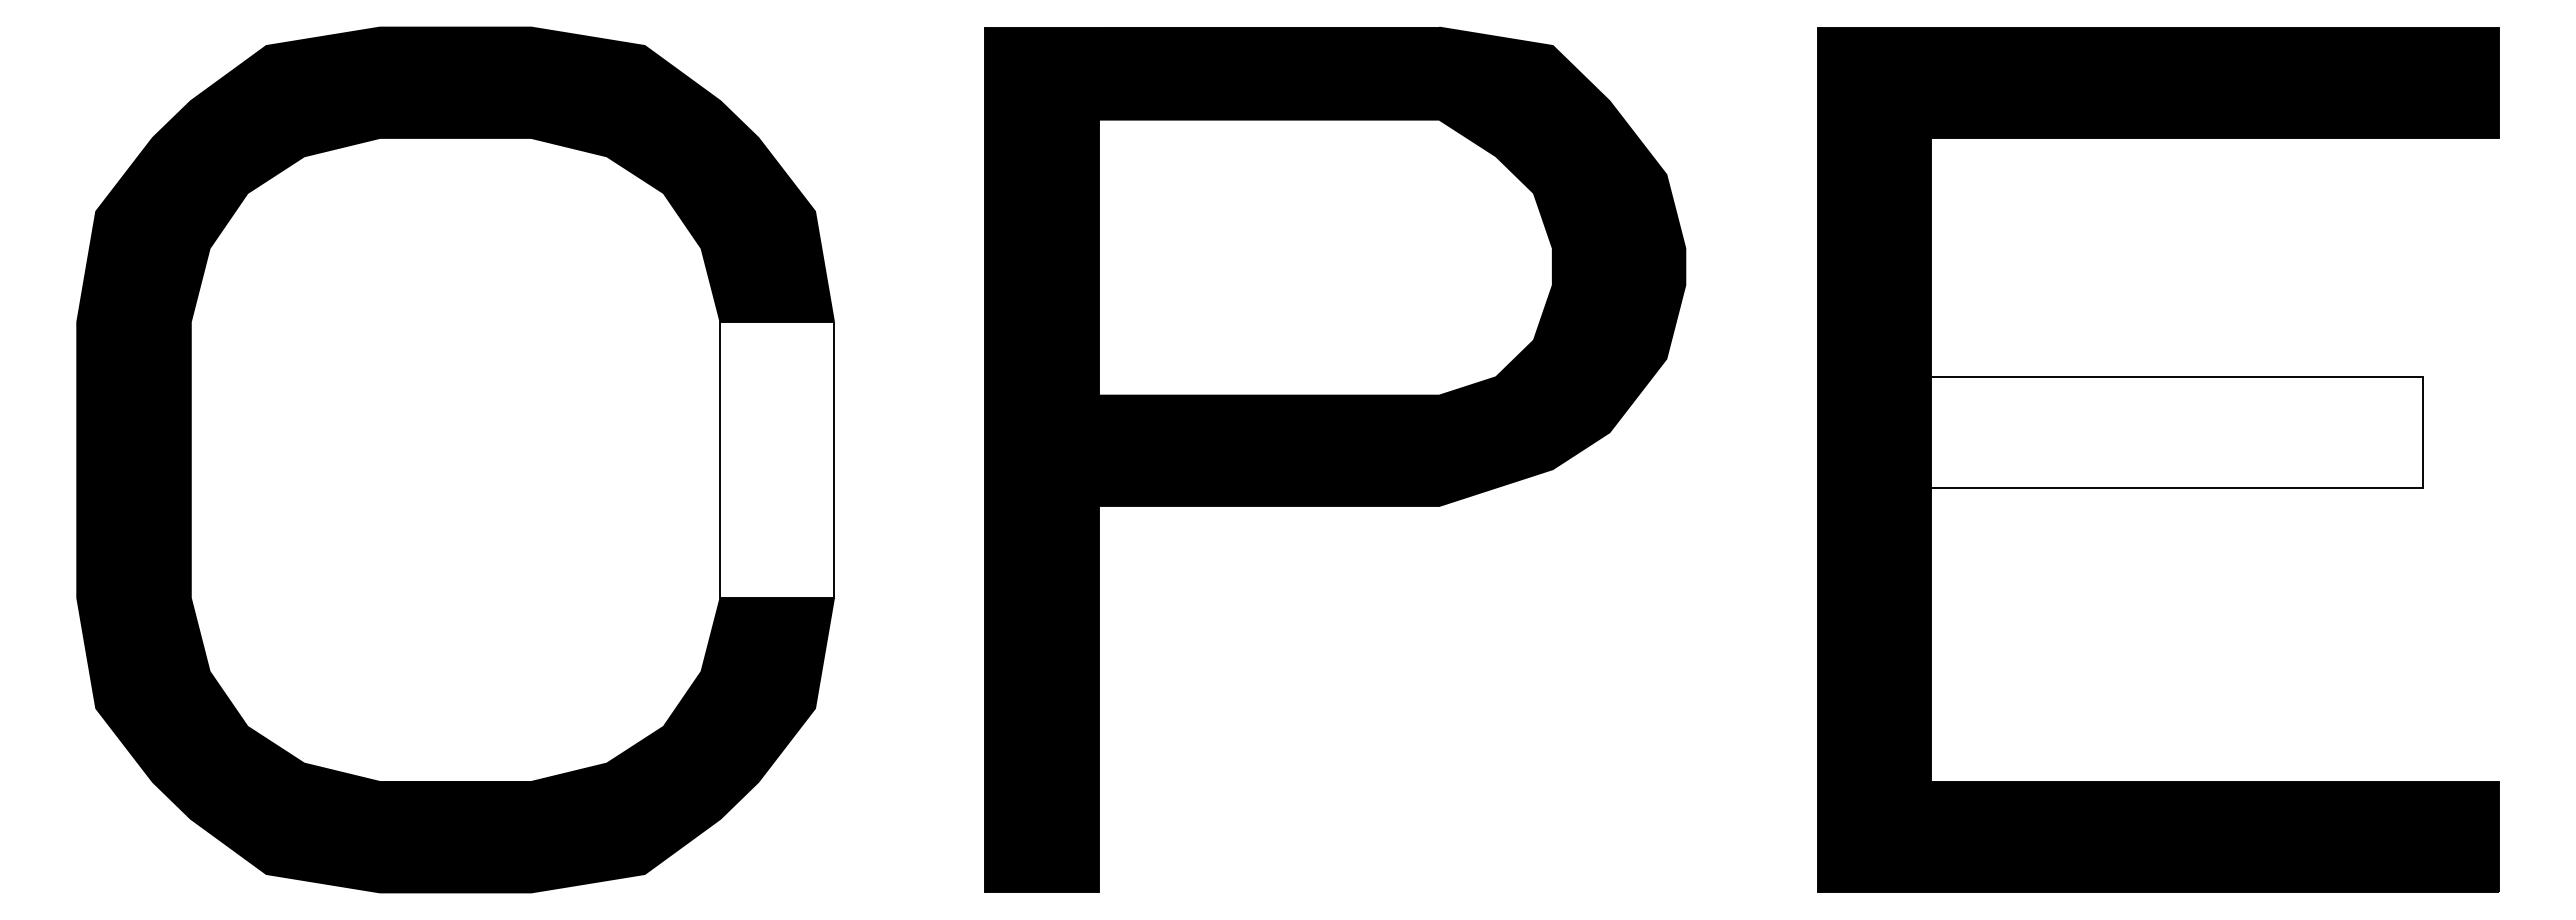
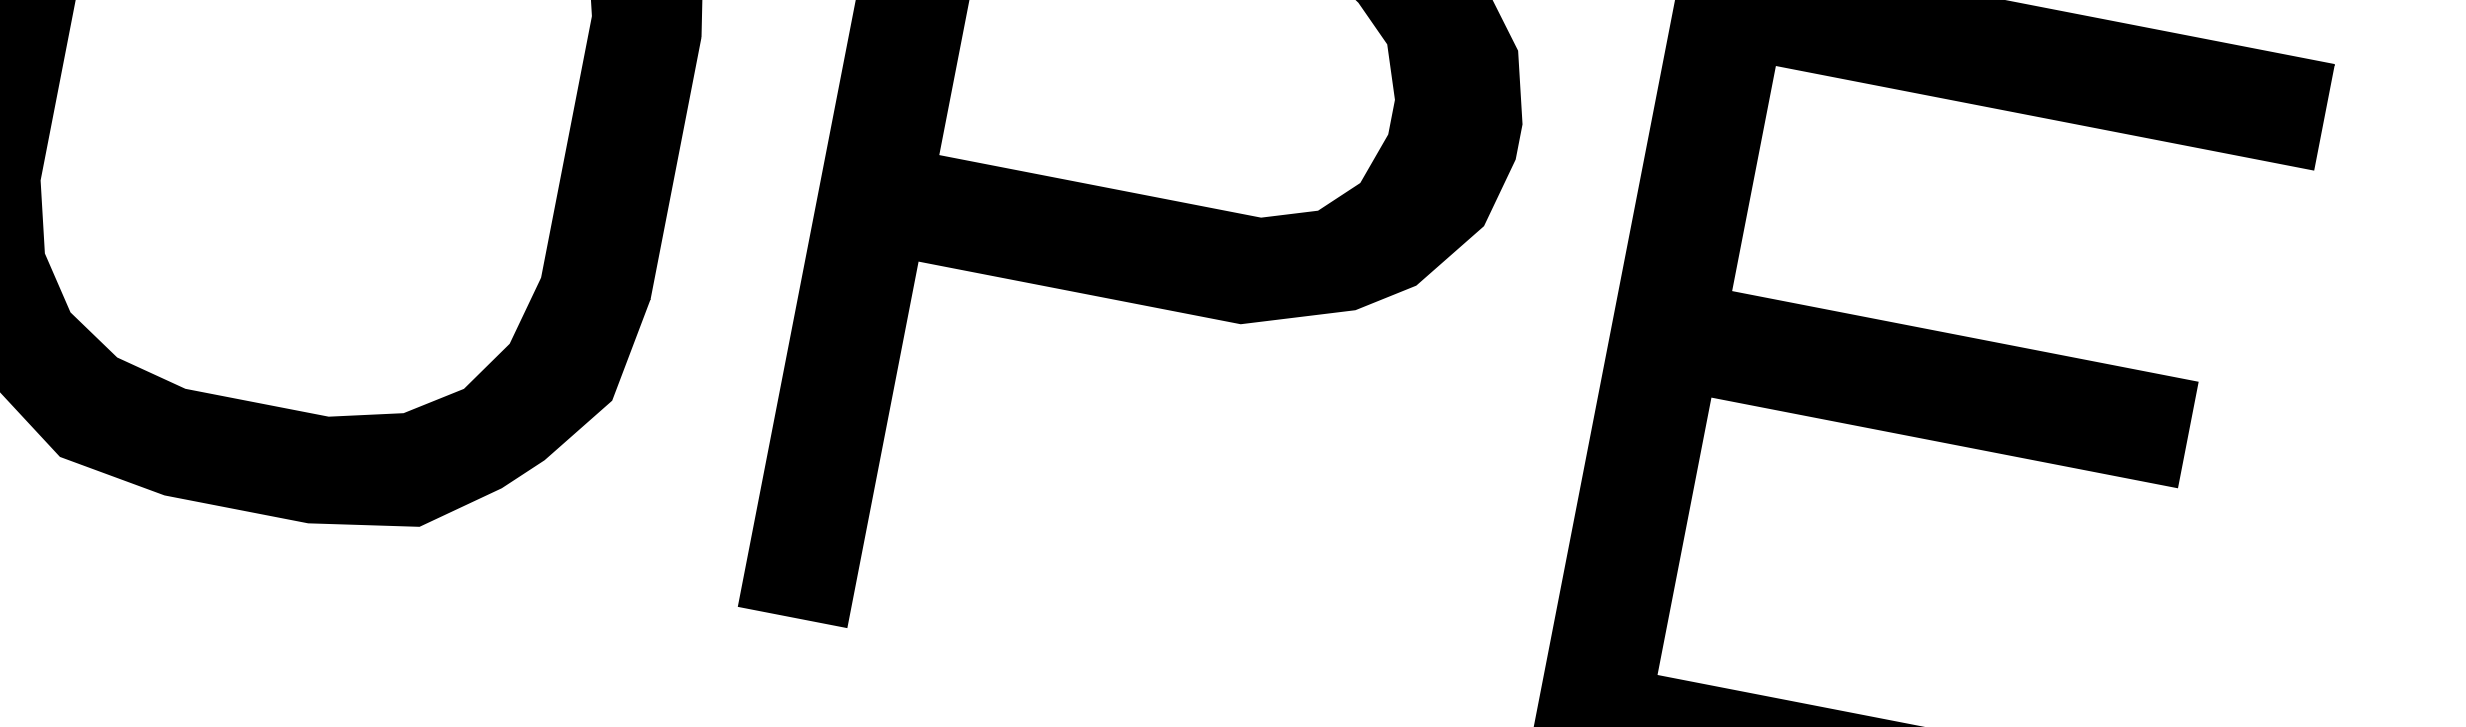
fill: (2177, 432) -> (1954, 389), added
fill: (776, 460) -> (620, 157), added

